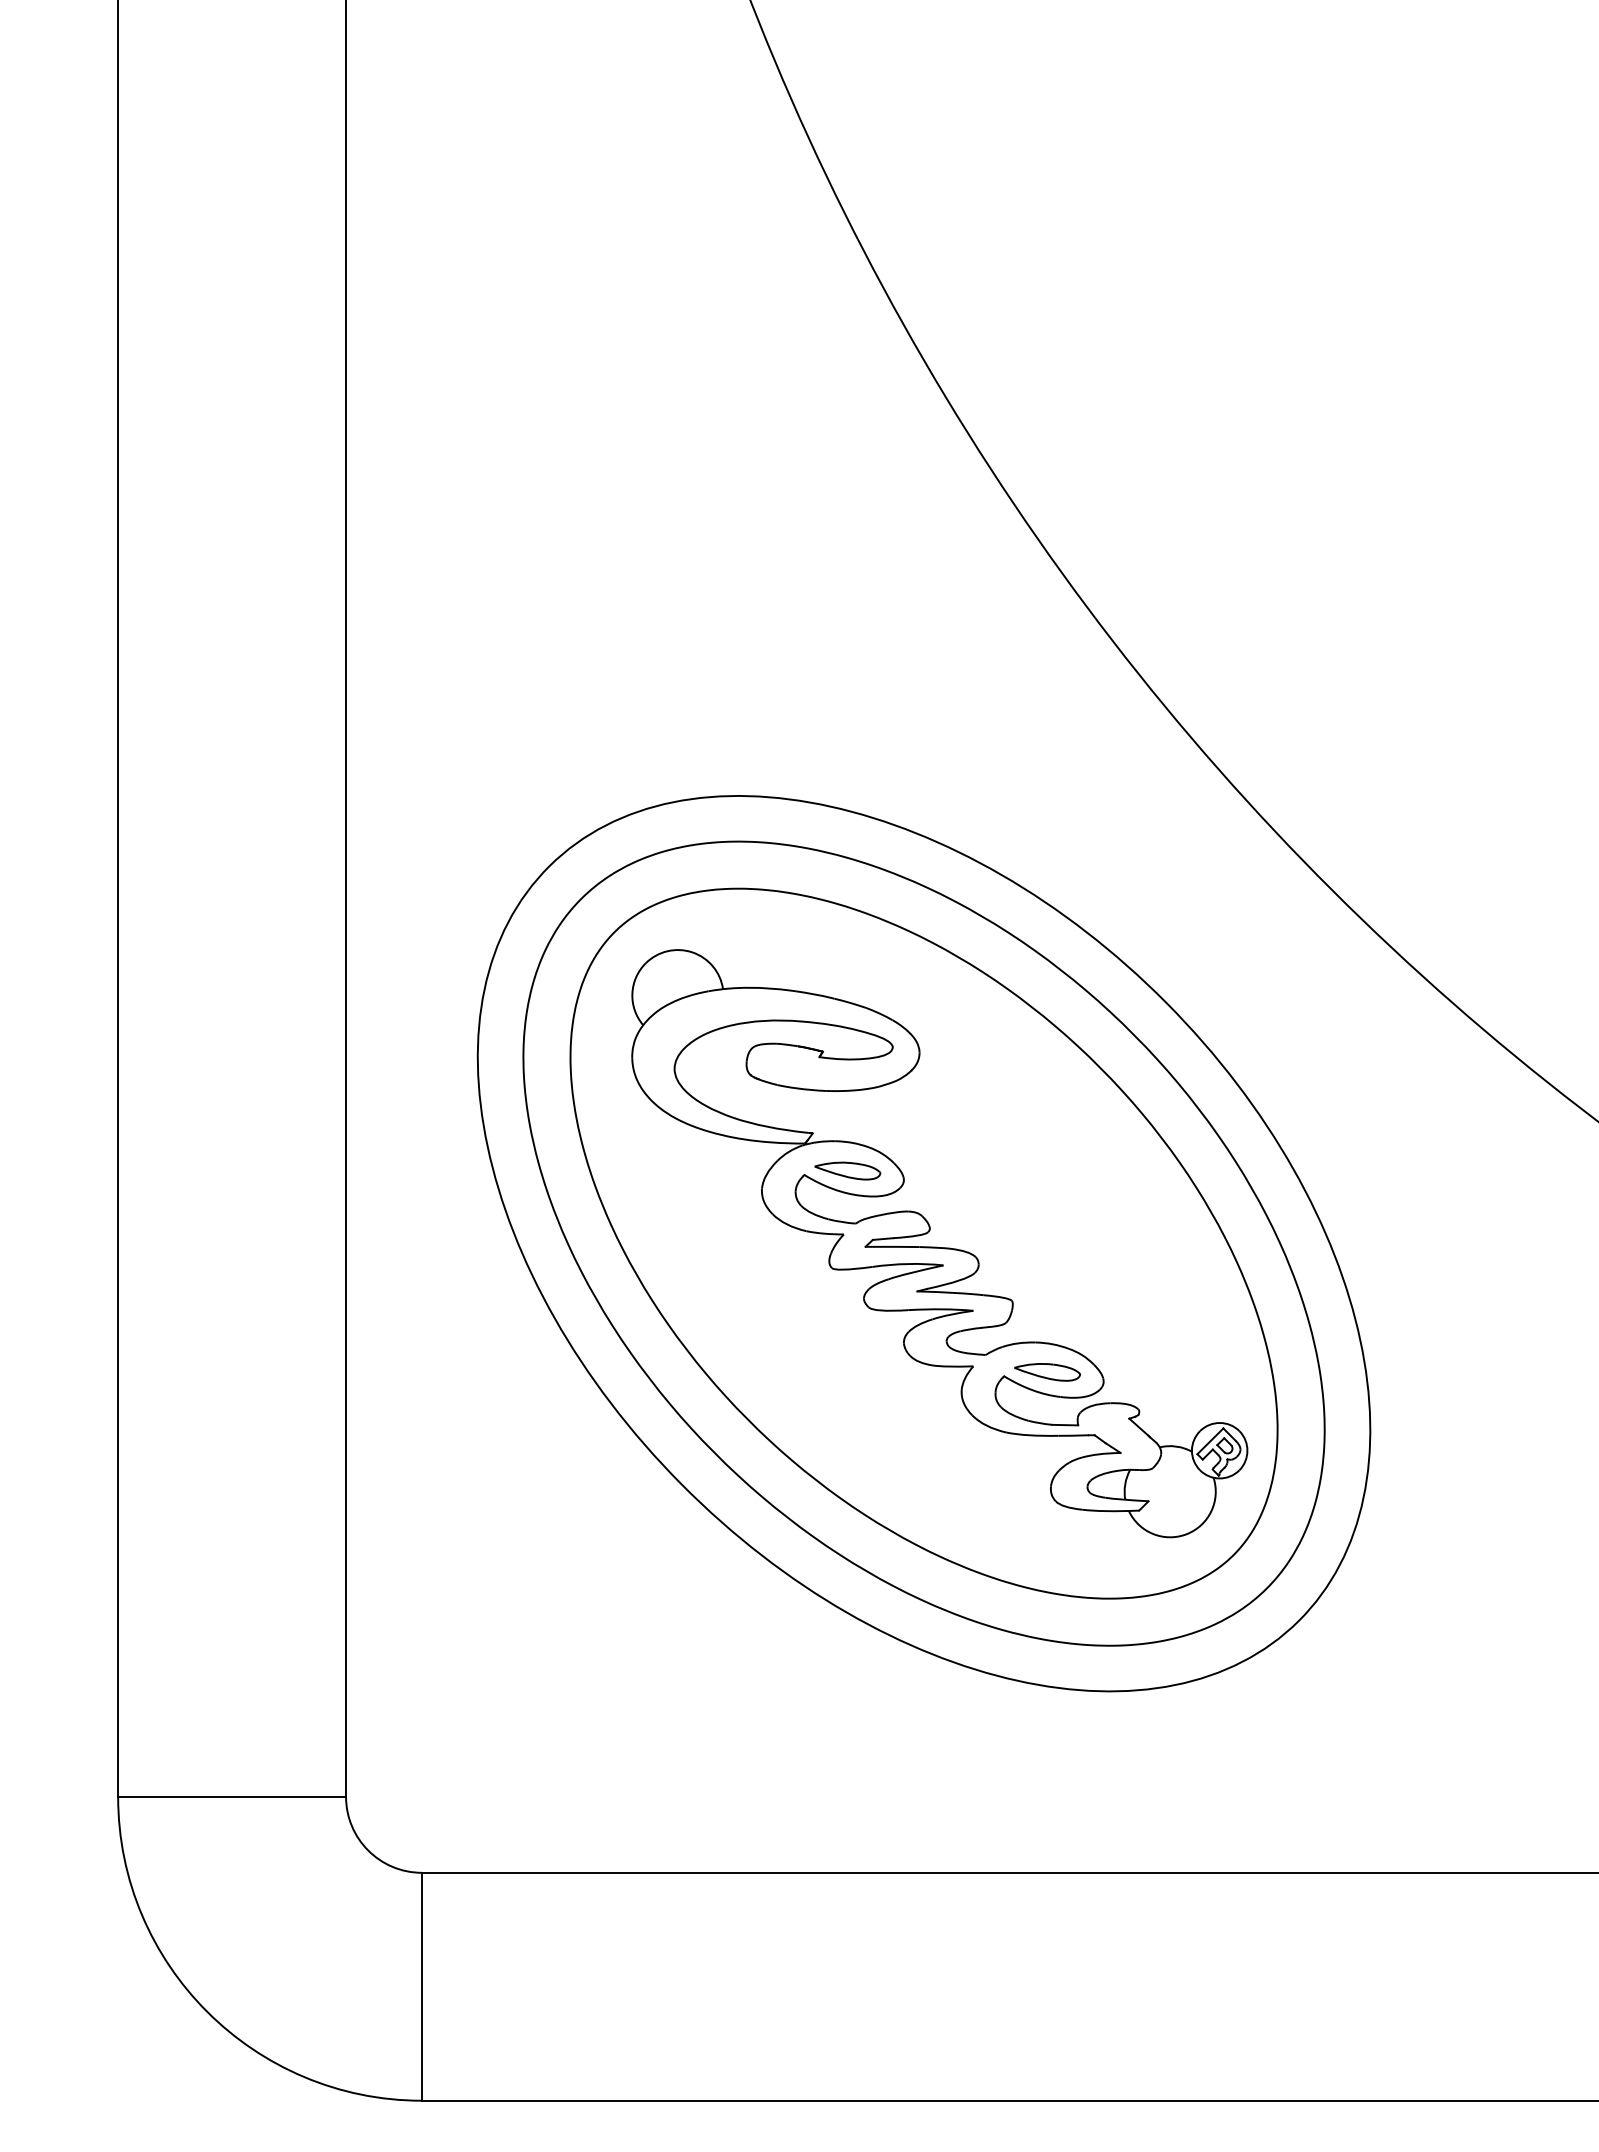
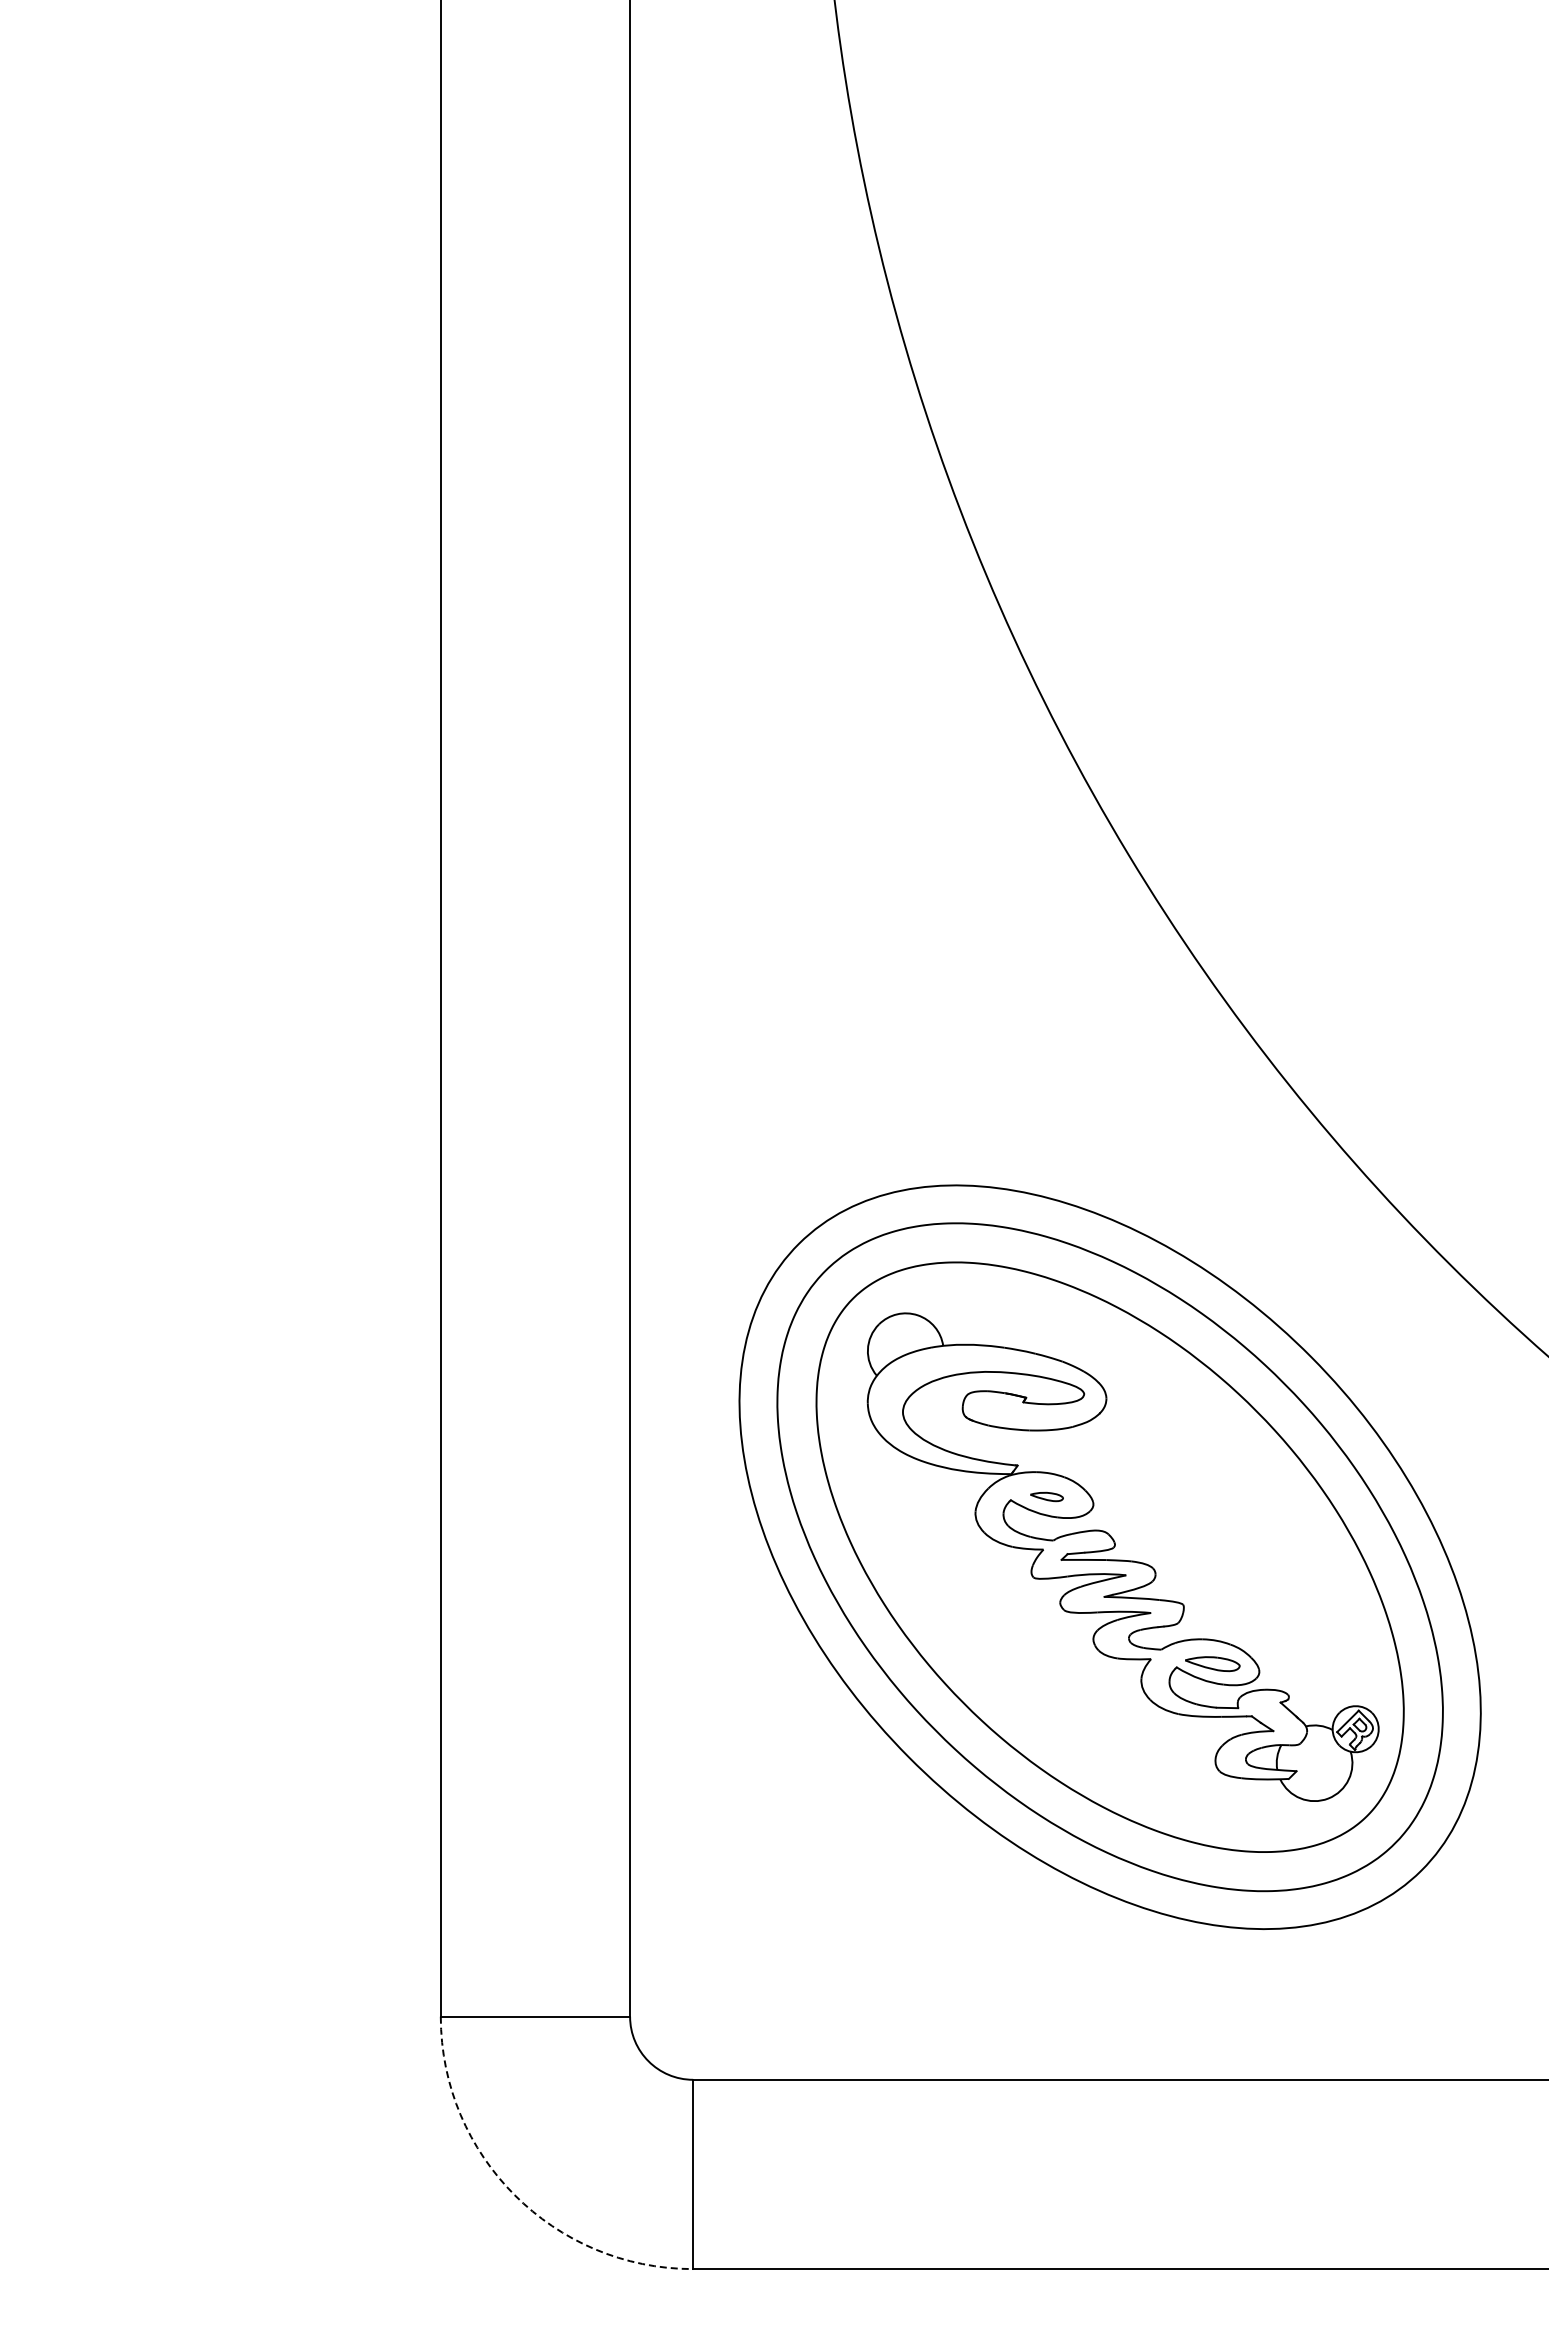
part: (847, 1170) -> (1046, 1496), size x0.6
arc: (206, 2012) -> (514, 2195), solid -> dashed

